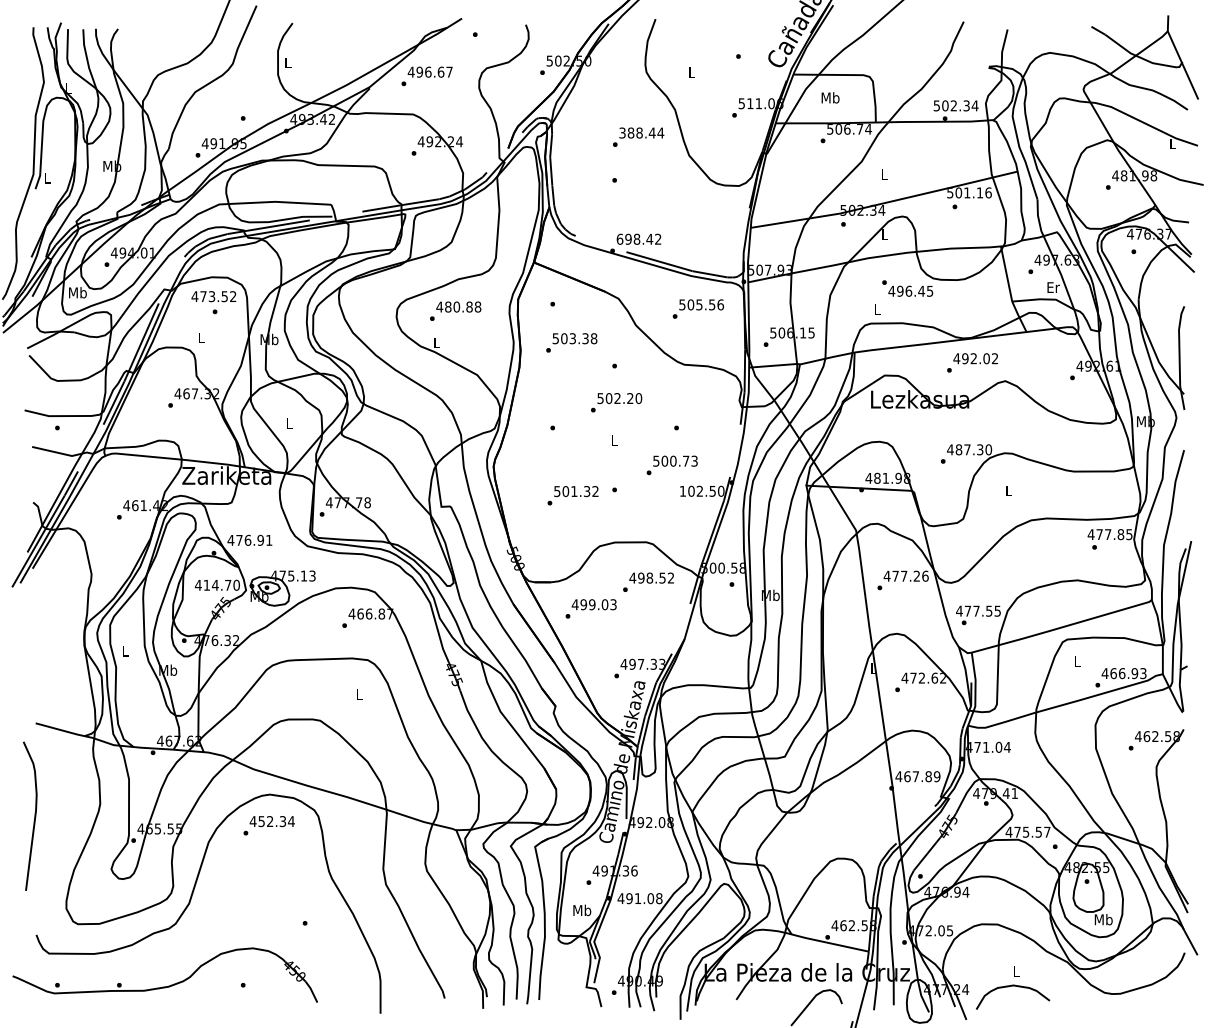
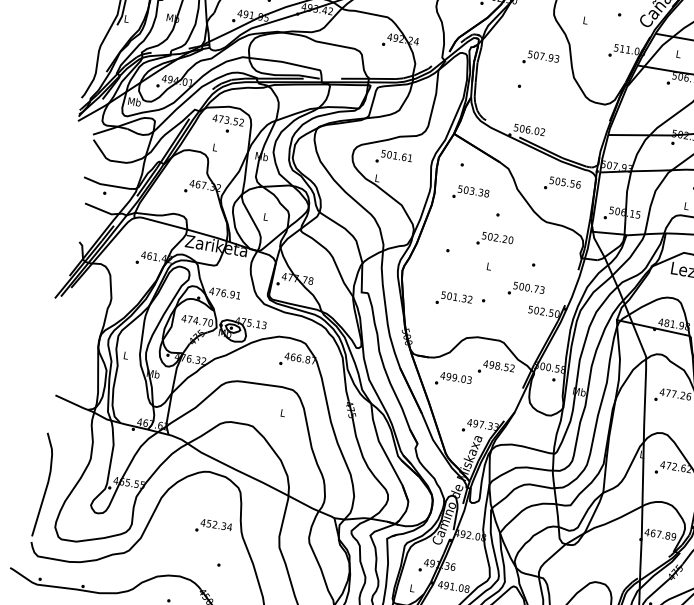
text: (830, 97) -> (678, 53), Mb -> L
text: (641, 132) -> (543, 56), 388.44 -> 507.93
text: (634, 238) -> (526, 128), 698.42 -> 506.02
text: (458, 306) -> (396, 155), 480.88 -> 501.61
text: (682, 491) -> (530, 309), 102.50 -> 502.50
text: (206, 585) -> (189, 319), 414.70 -> 474.70
curve: (34, 815) -> (46, 485), moved
text: (268, 825) -> (213, 527), moved
text: (582, 910) -> (412, 588), Mb -> L

